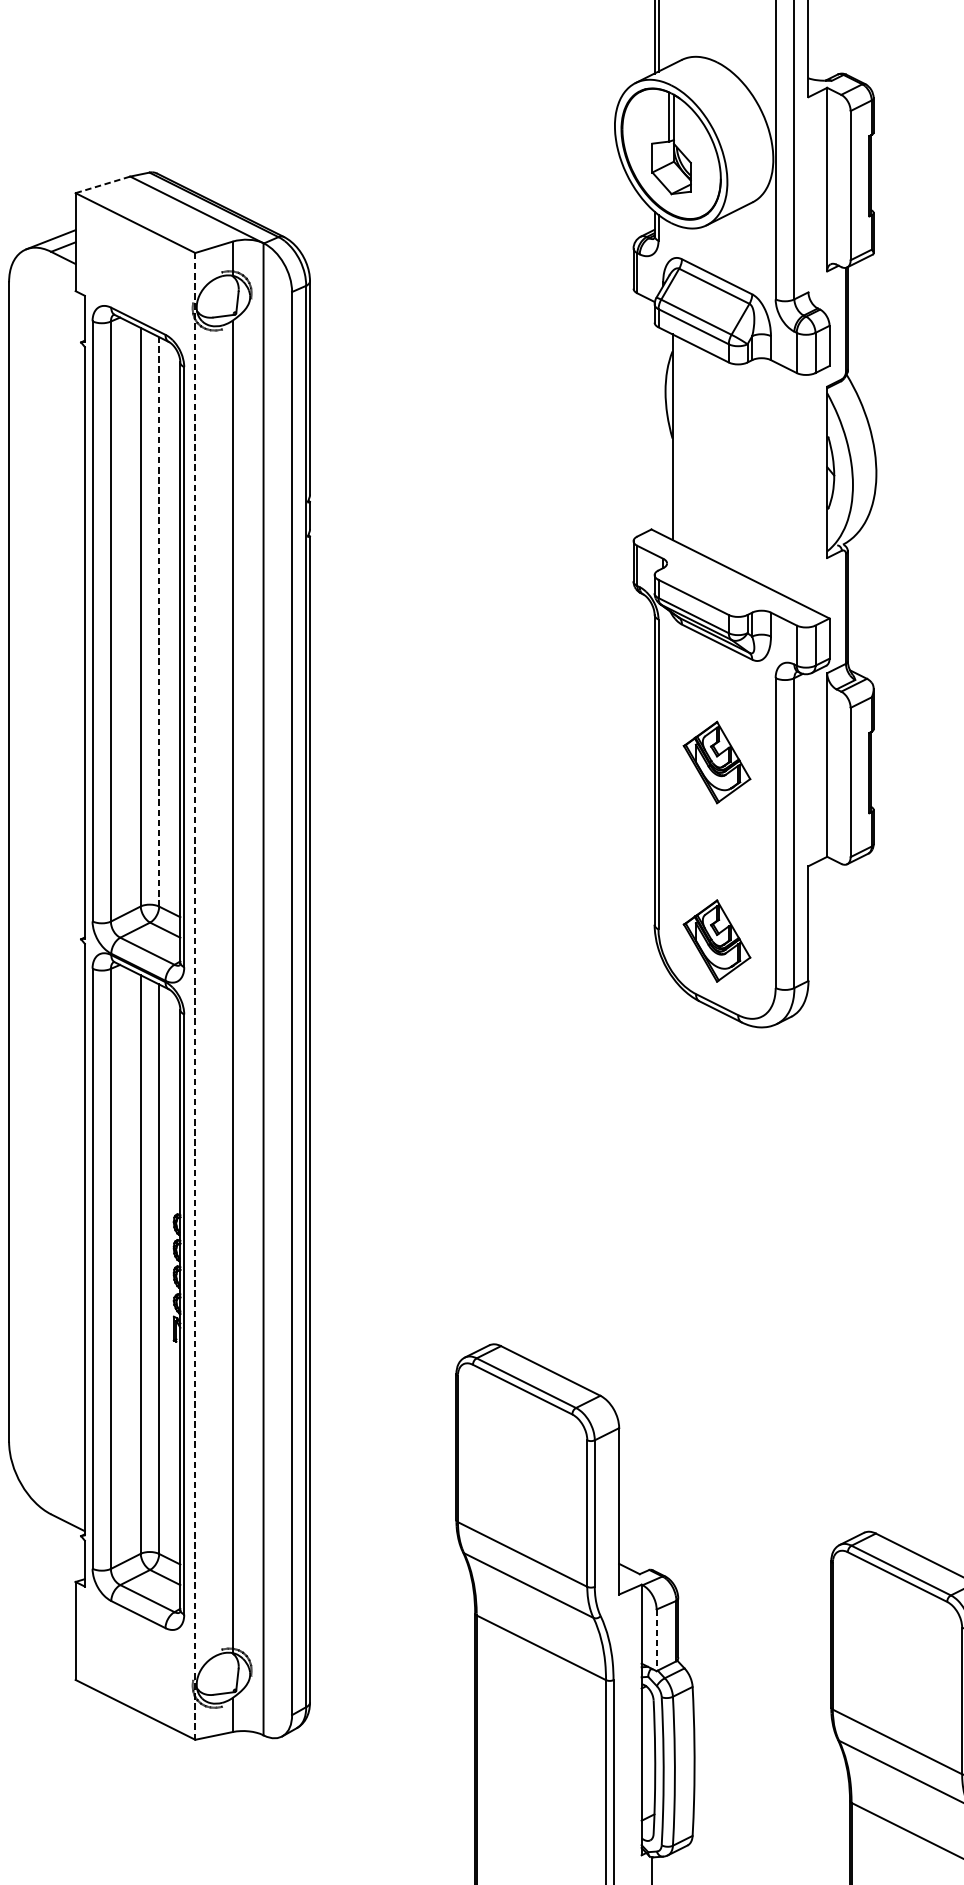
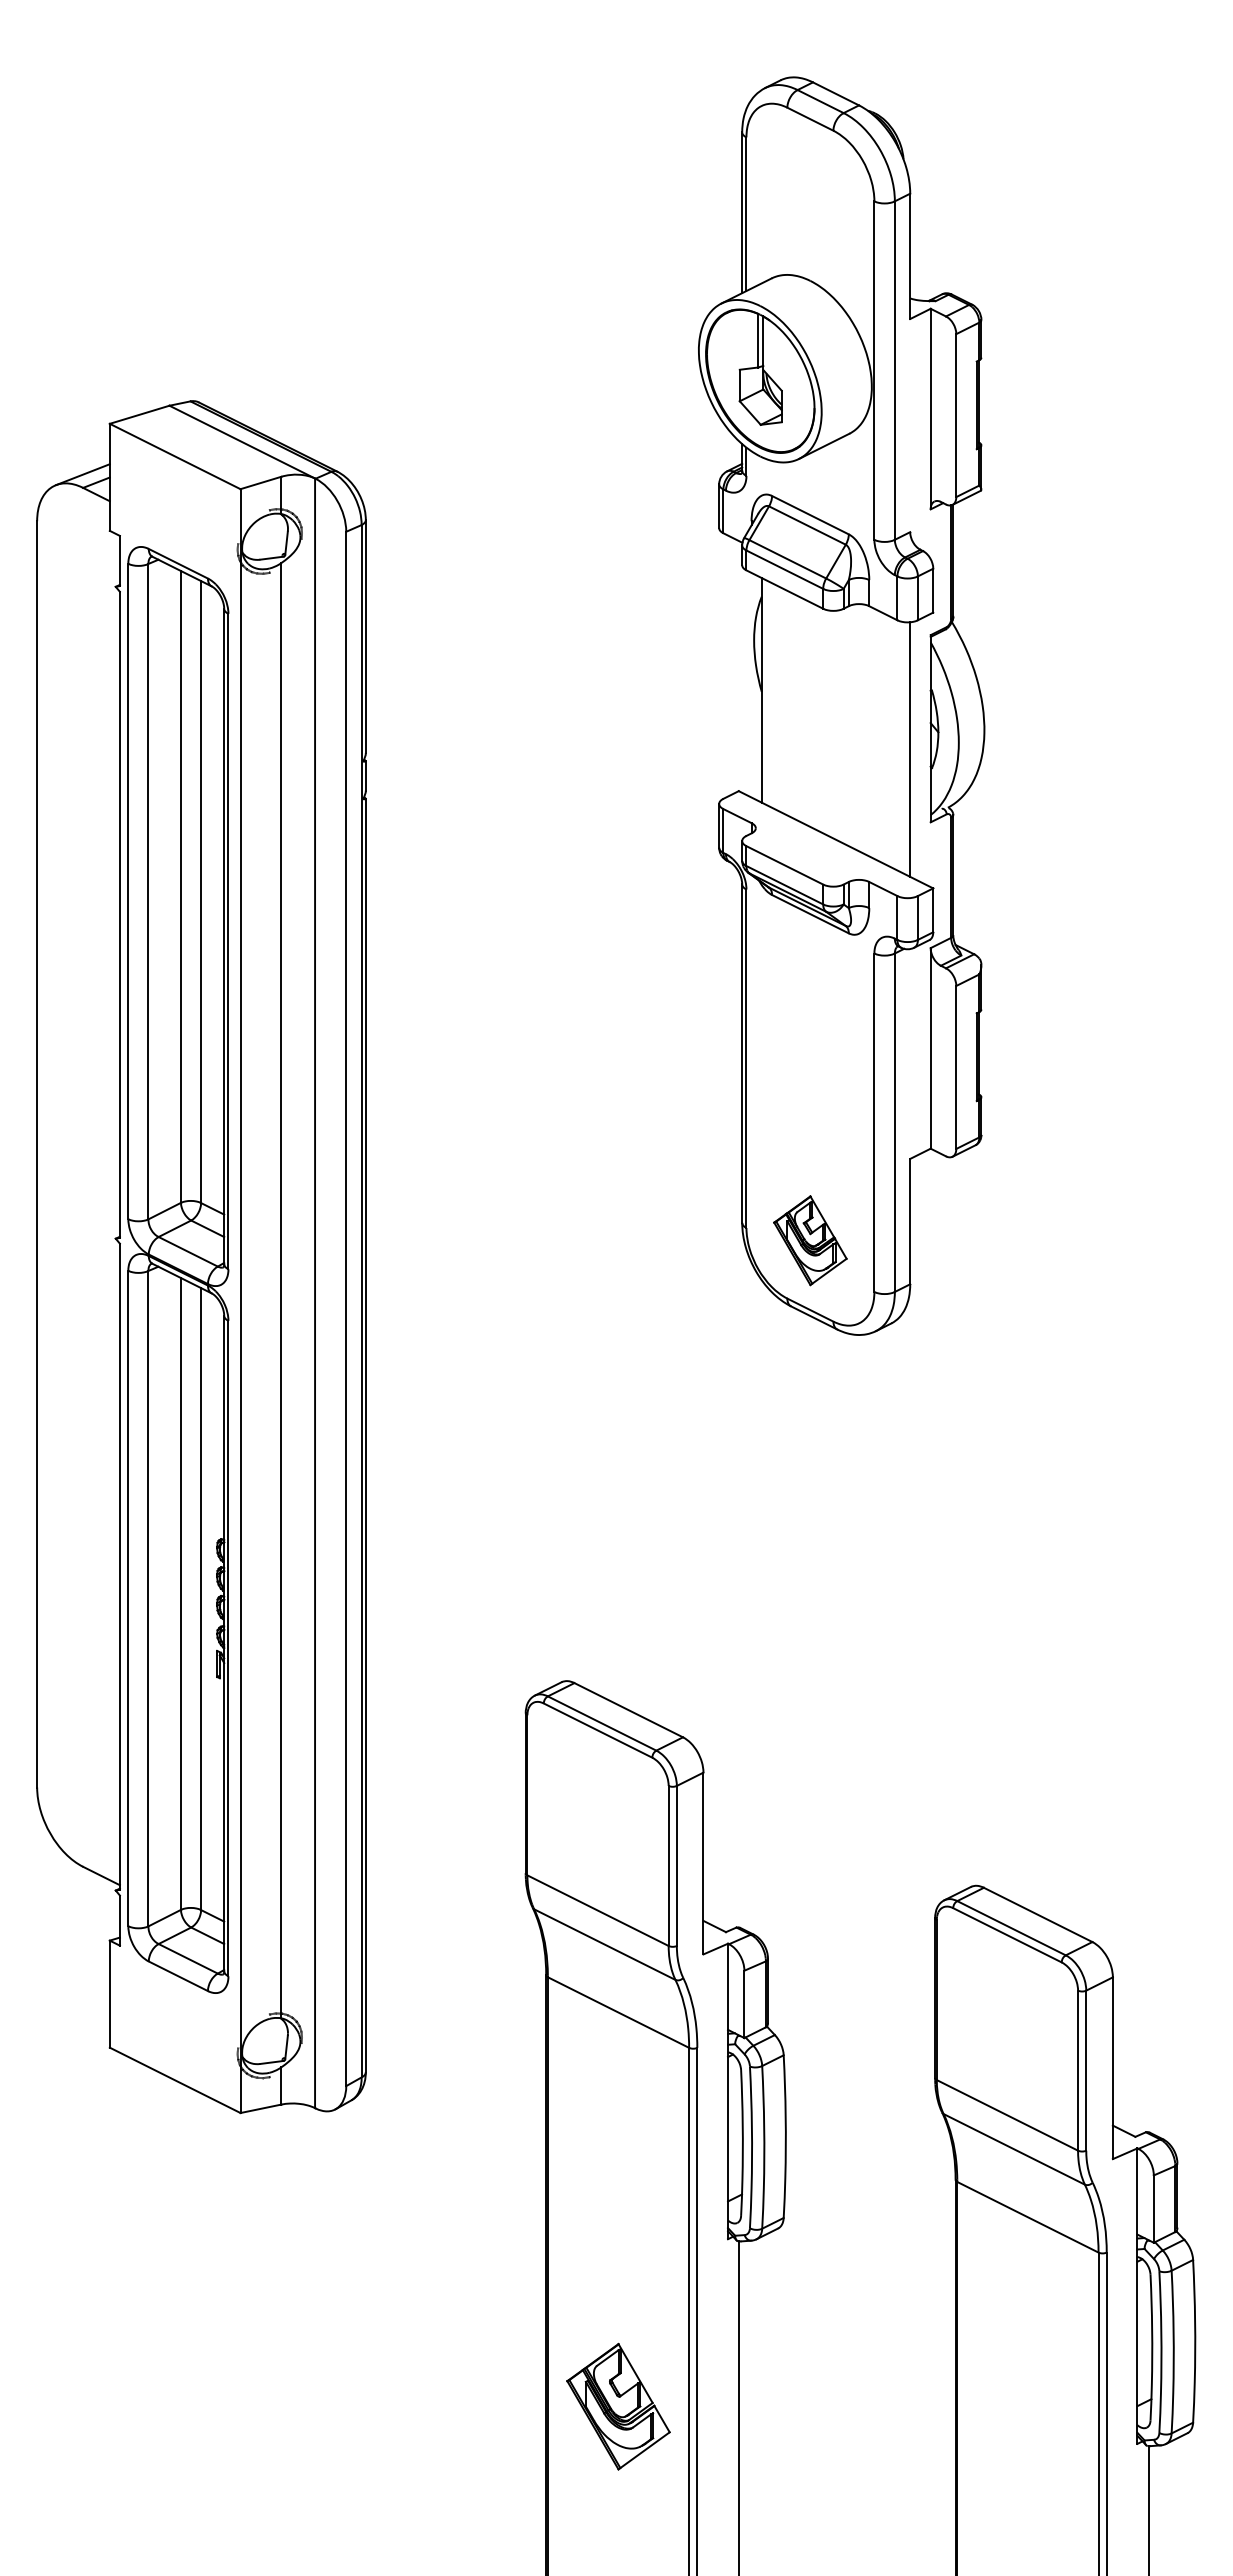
line: (103, 184) -> (140, 414), dashed -> solid
line: (808, 491) -> (910, 749), added
line: (159, 622) -> (201, 892), dashed -> solid
part: (717, 762) -> (810, 1045), removed
line: (195, 996) -> (240, 1301), dashed -> solid
line: (656, 1640) -> (744, 2004), dashed -> solid

